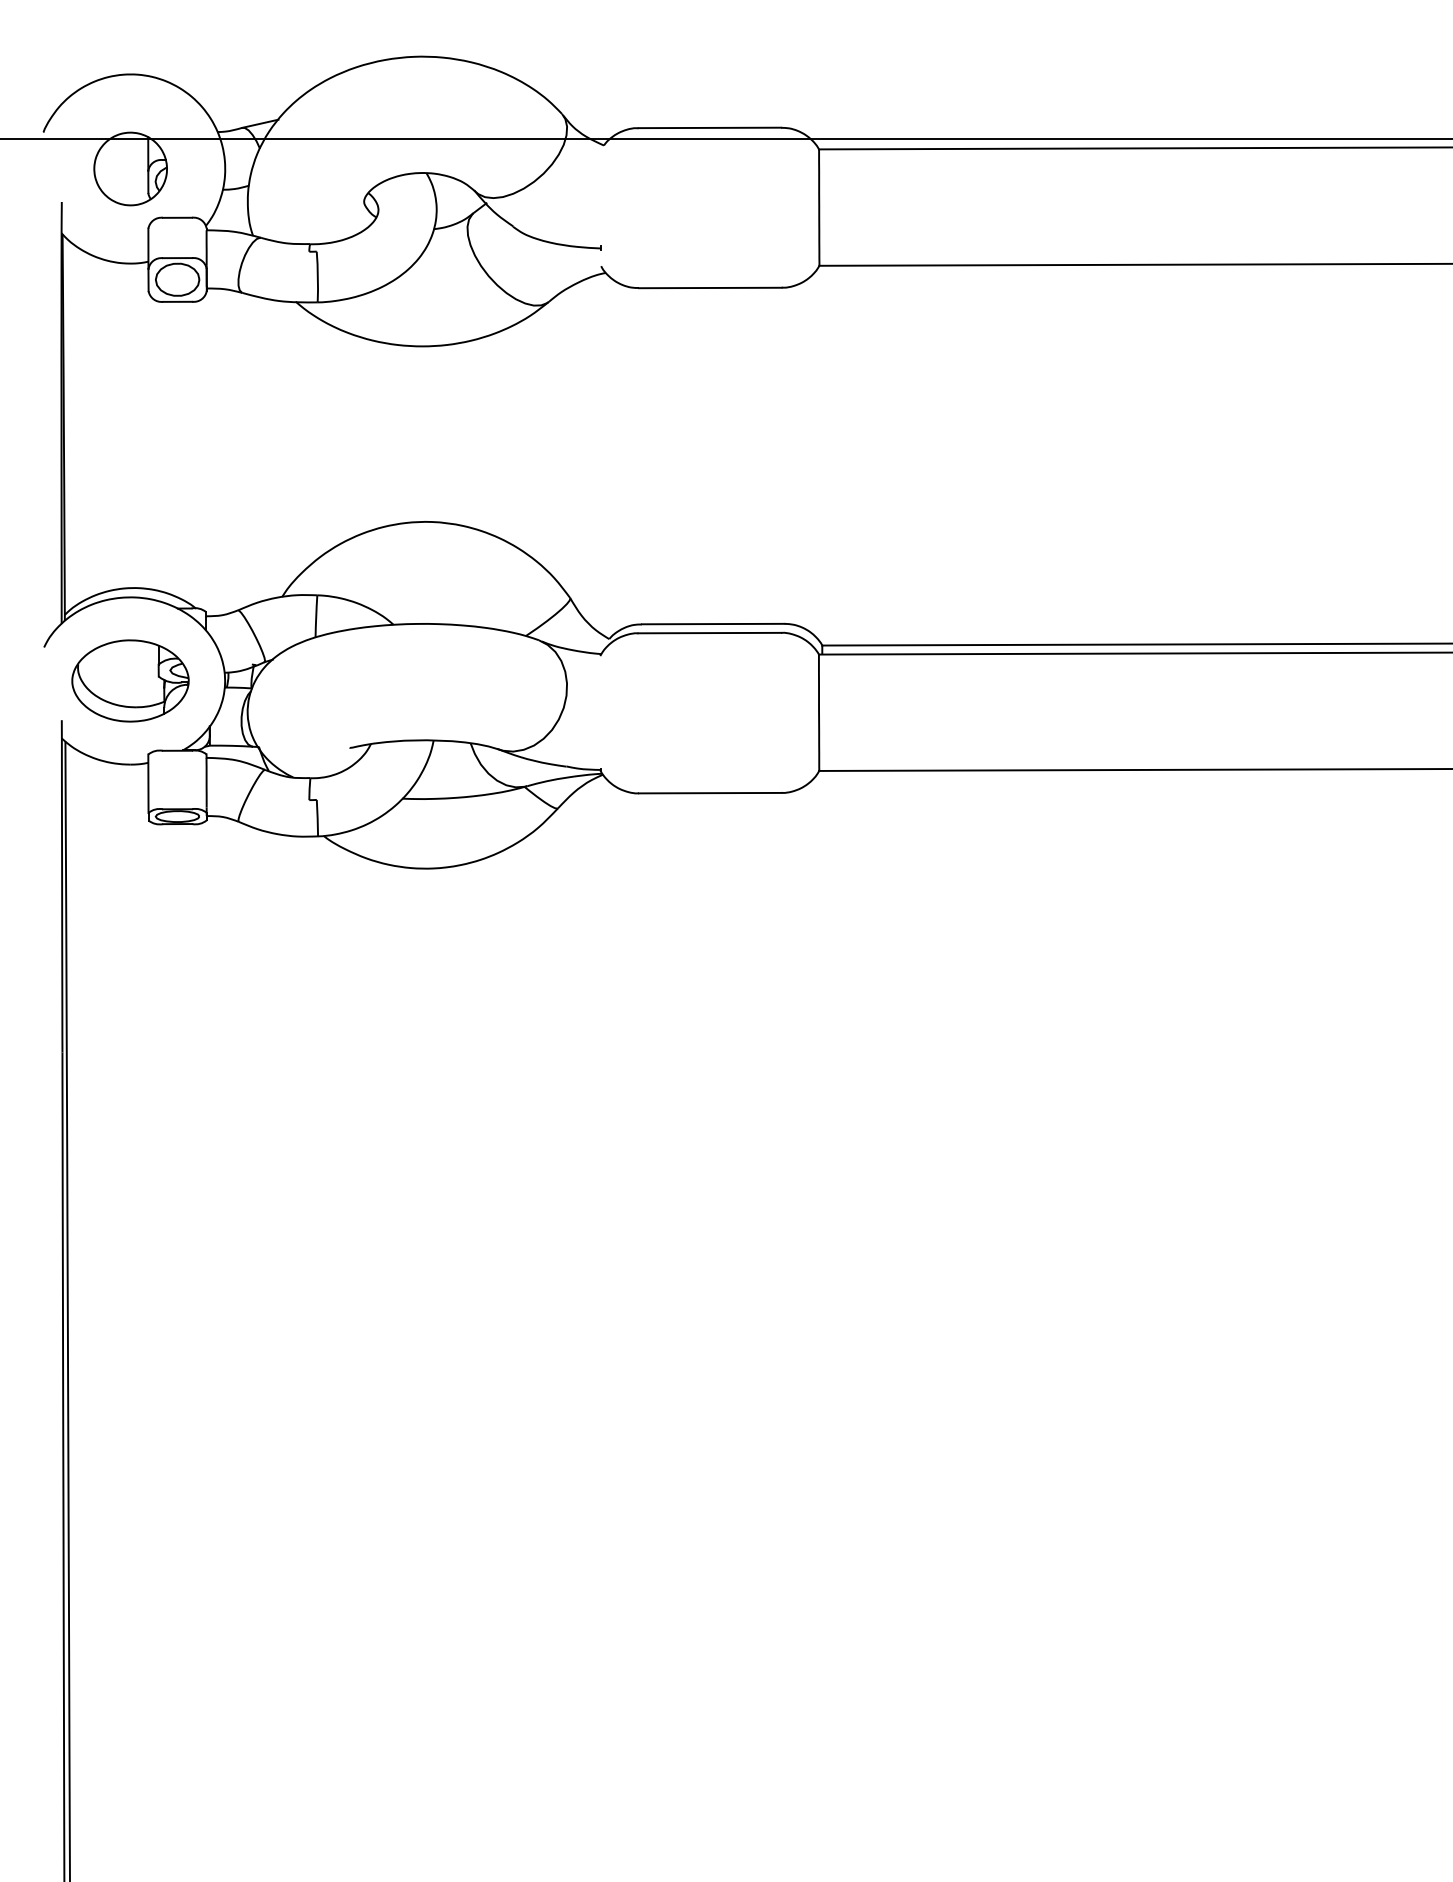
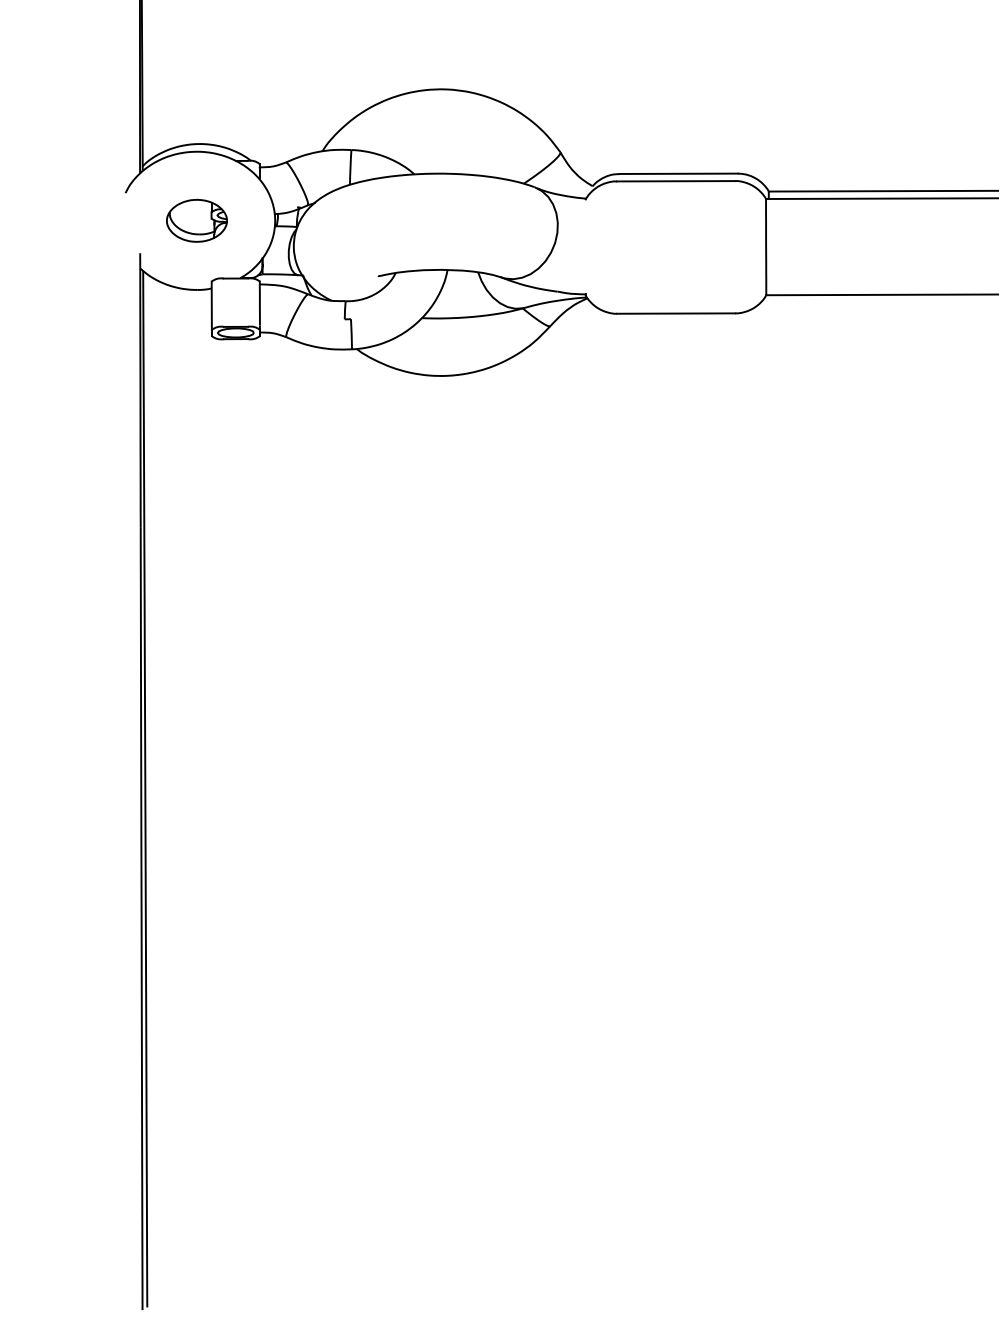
part: (130, 680) -> (196, 220), size x0.62

